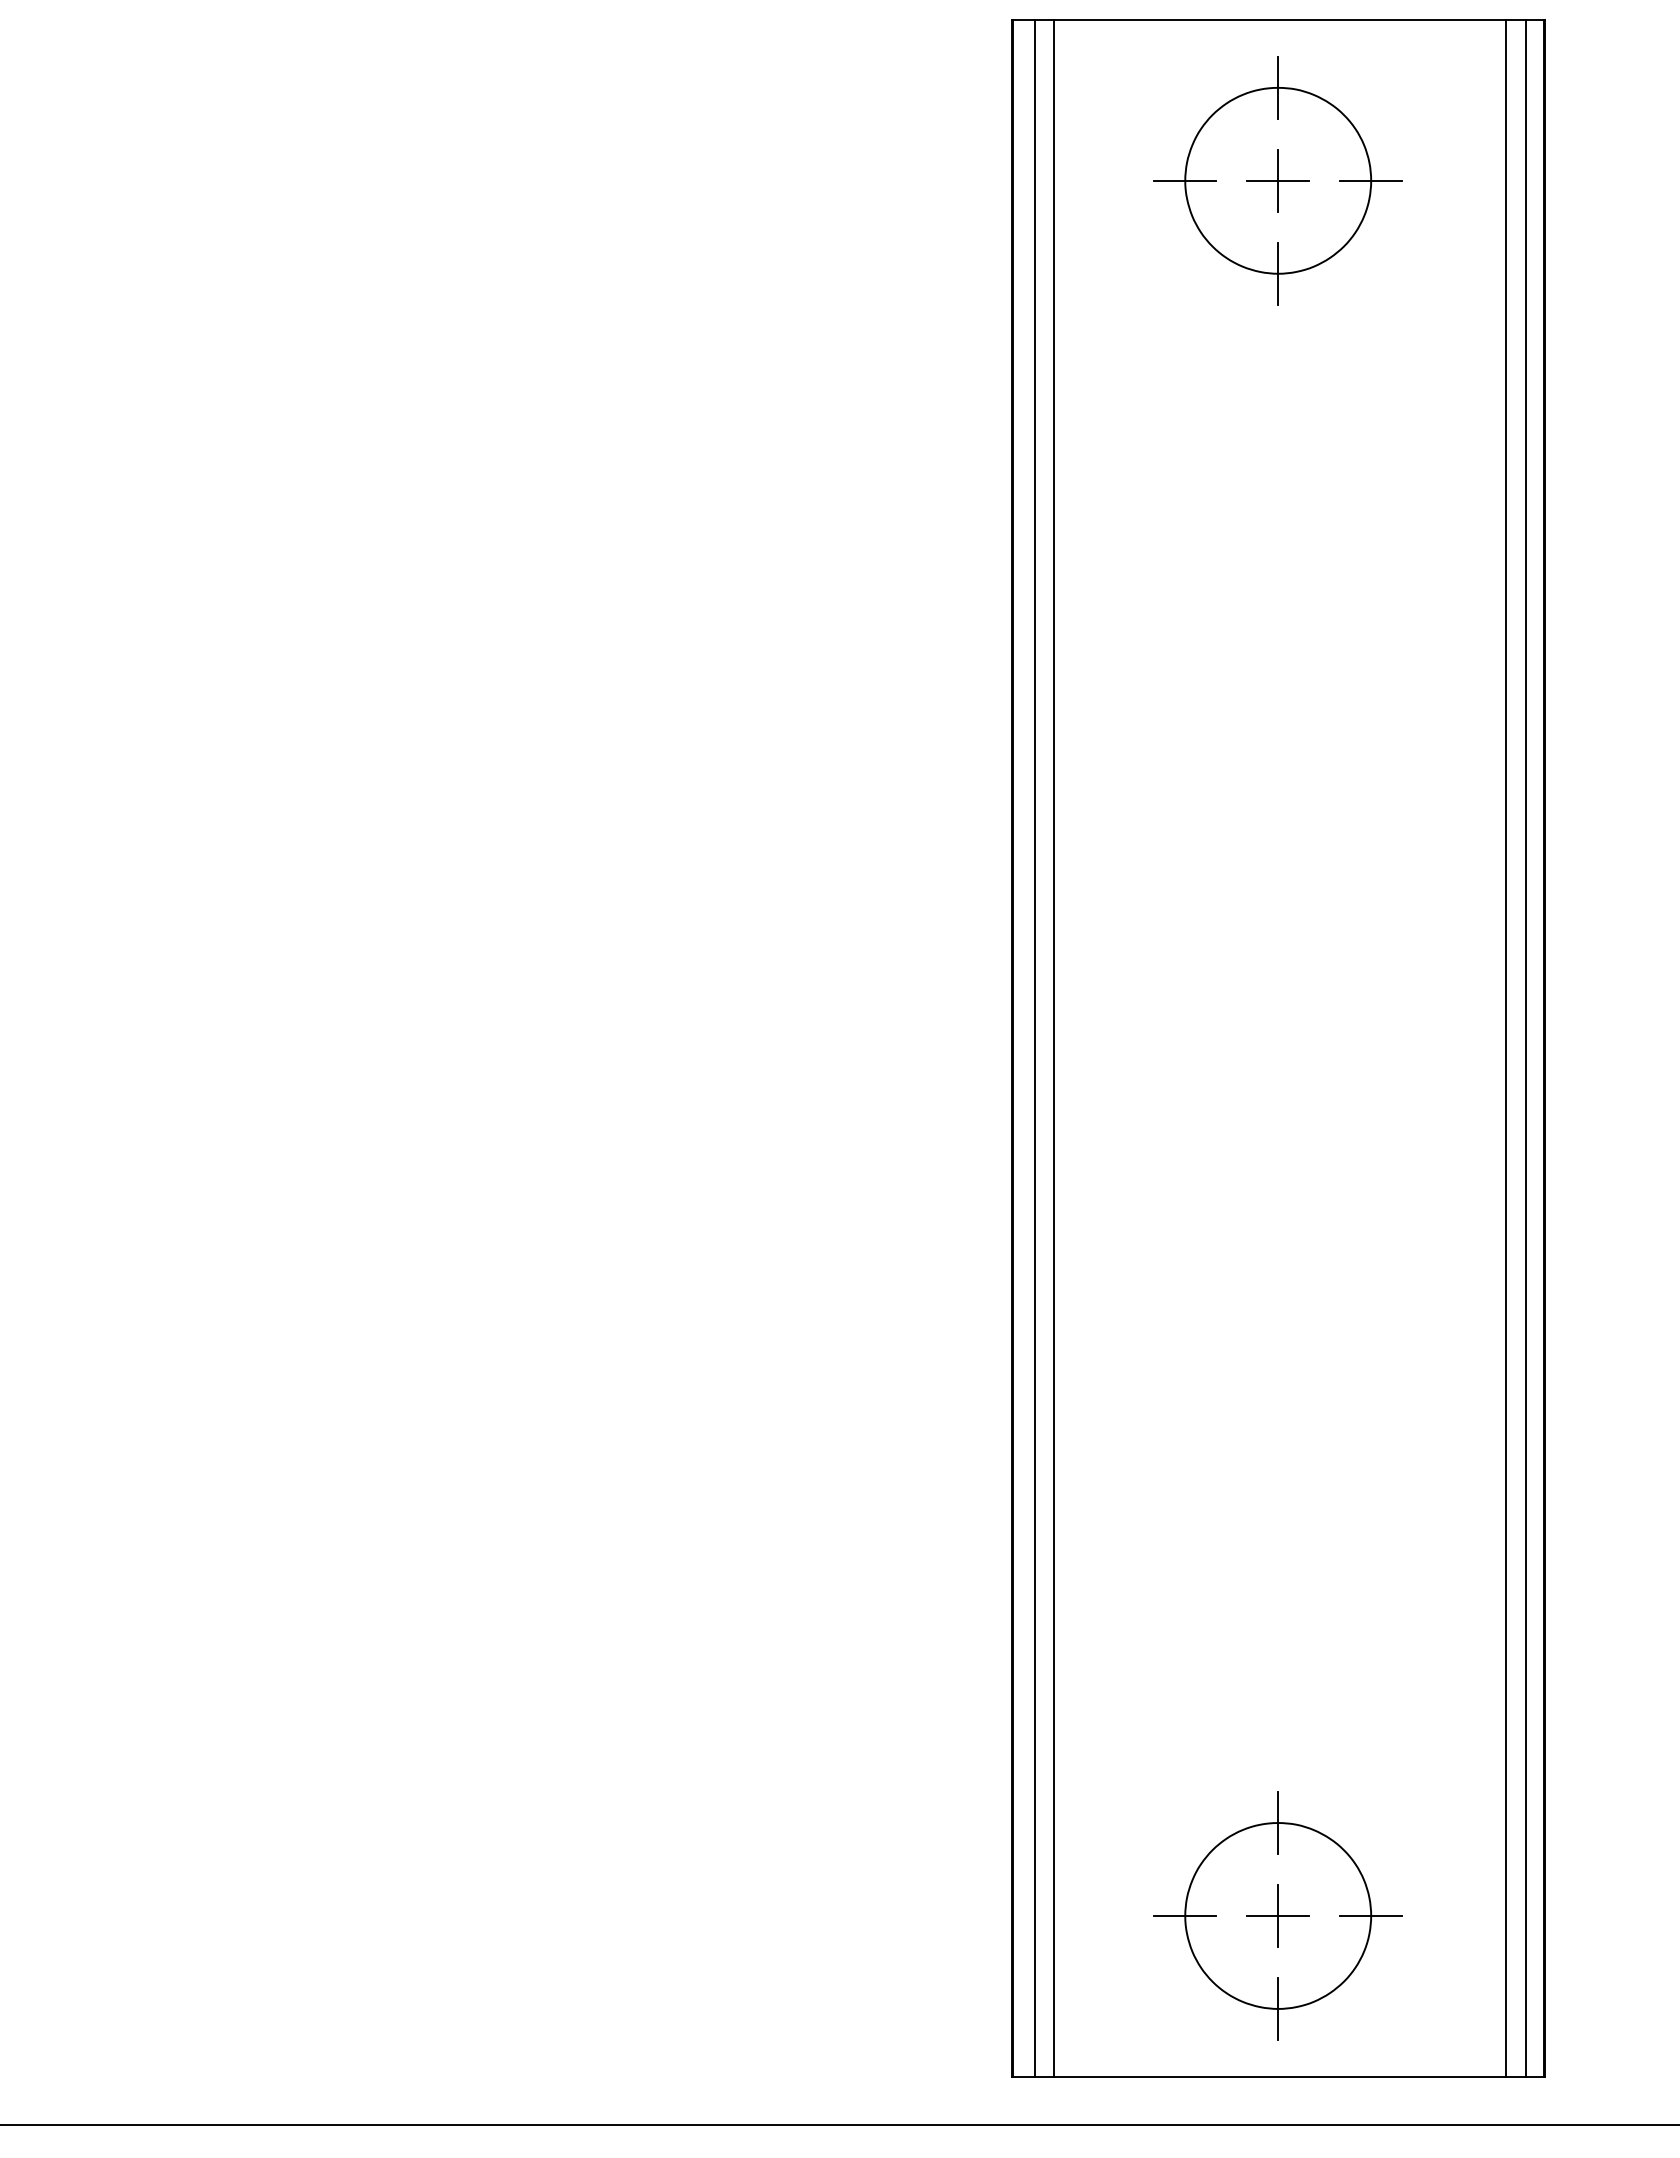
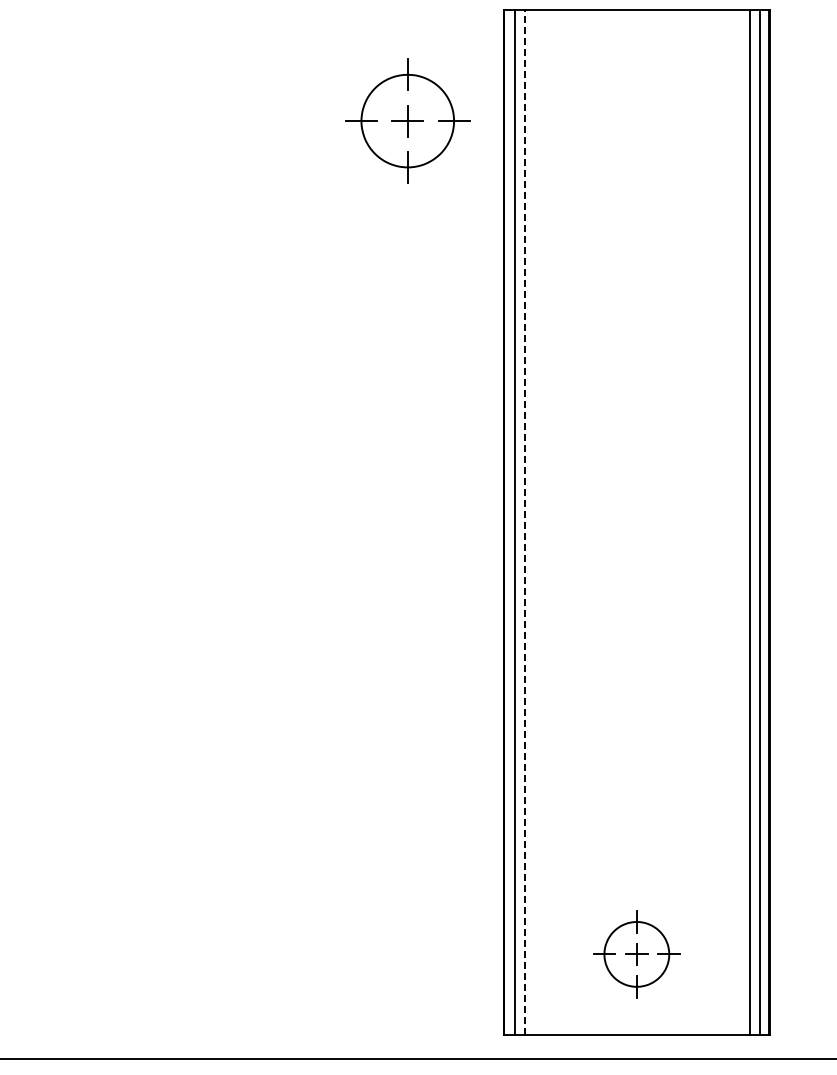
part: (1277, 179) -> (407, 120), moved
line: (1052, 1046) -> (524, 521), solid -> dashed
part: (1277, 1916) -> (636, 954), size x0.7

